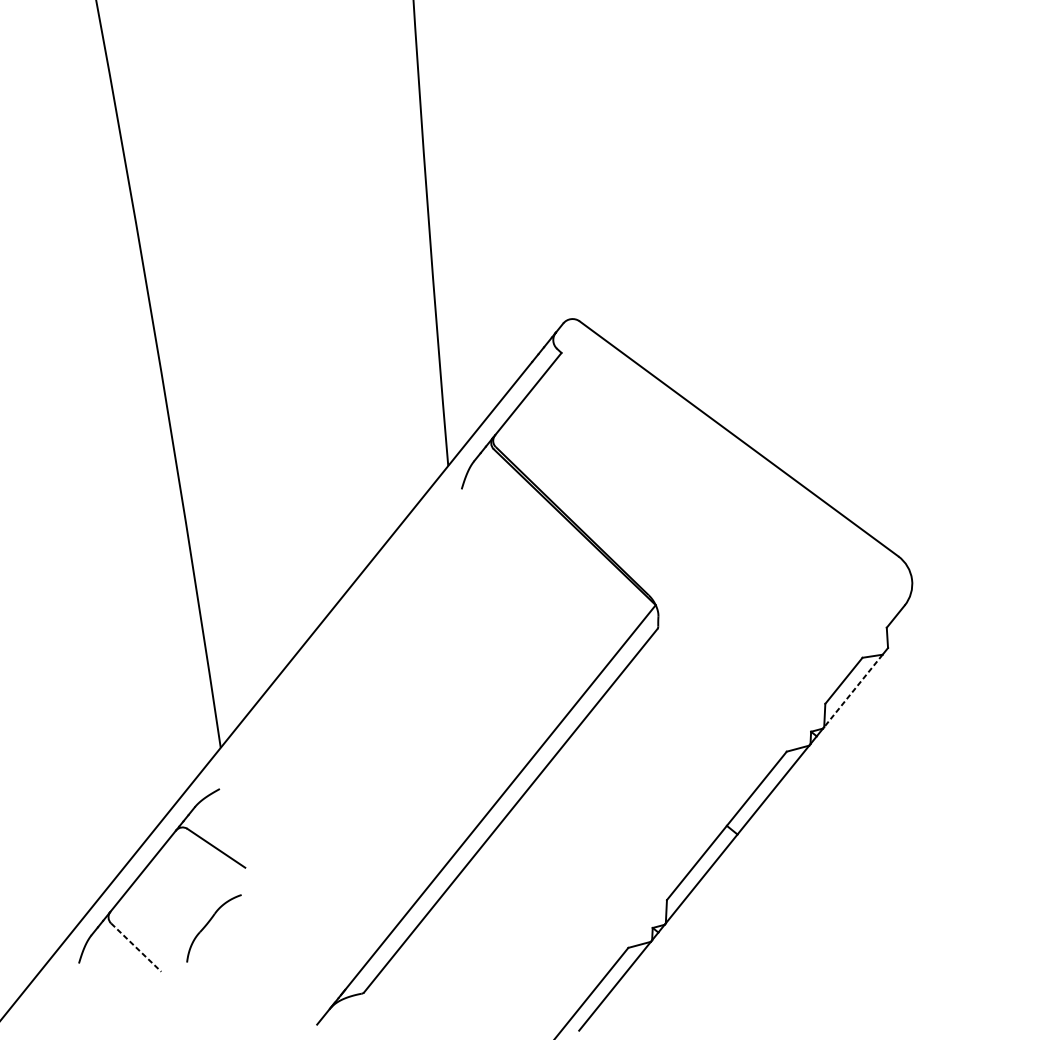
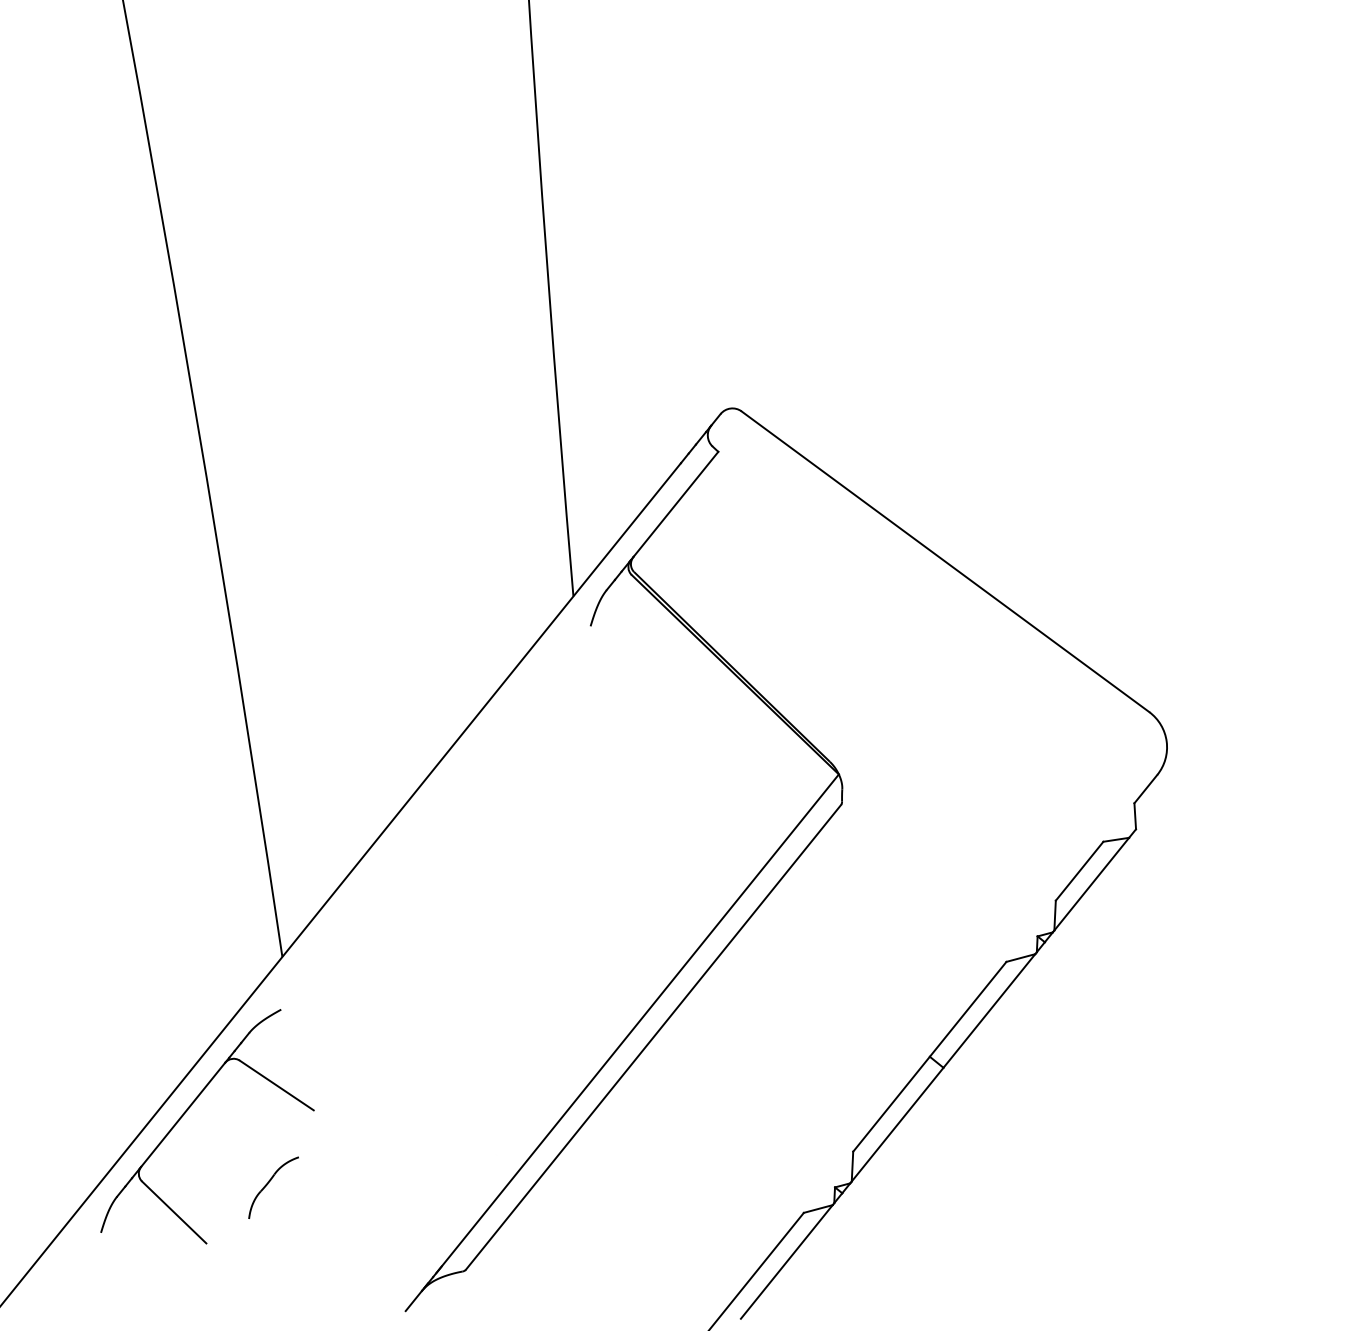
line: (853, 691) -> (1091, 884), dashed -> solid
part: (213, 928) -> (273, 1187), size x0.71
line: (136, 947) -> (174, 1212), dashed -> solid

